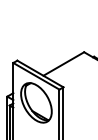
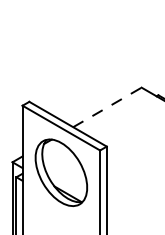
line: (63, 64) -> (106, 108), solid -> dashed

